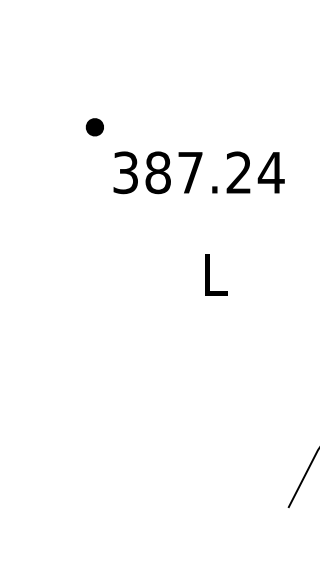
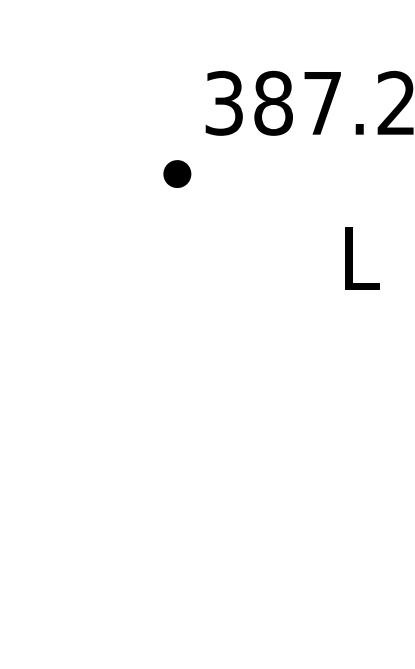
part: (94, 127) -> (176, 174), moved

